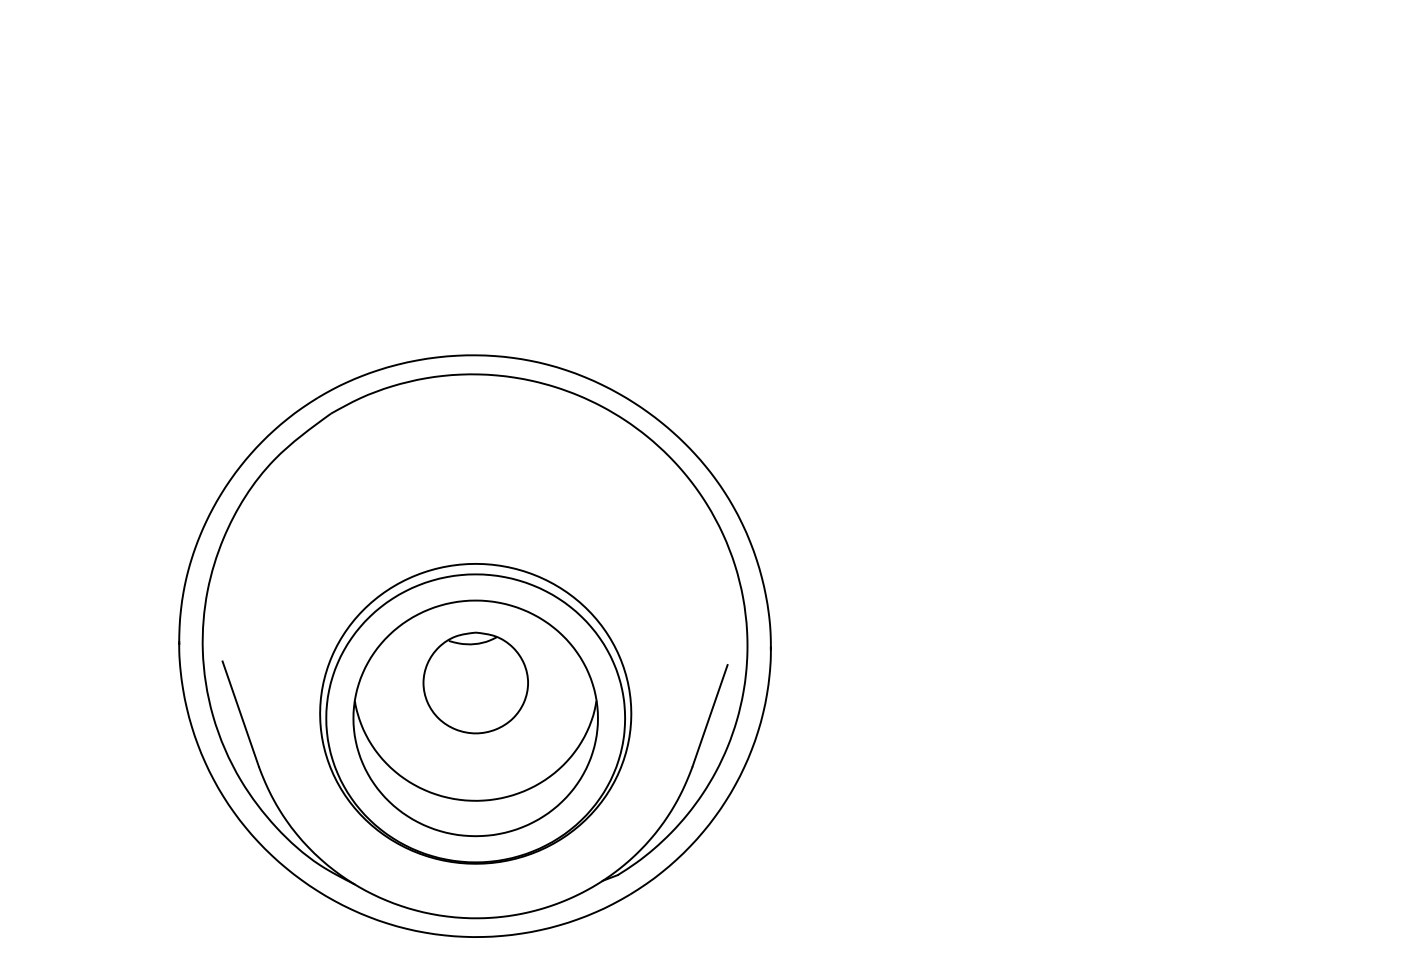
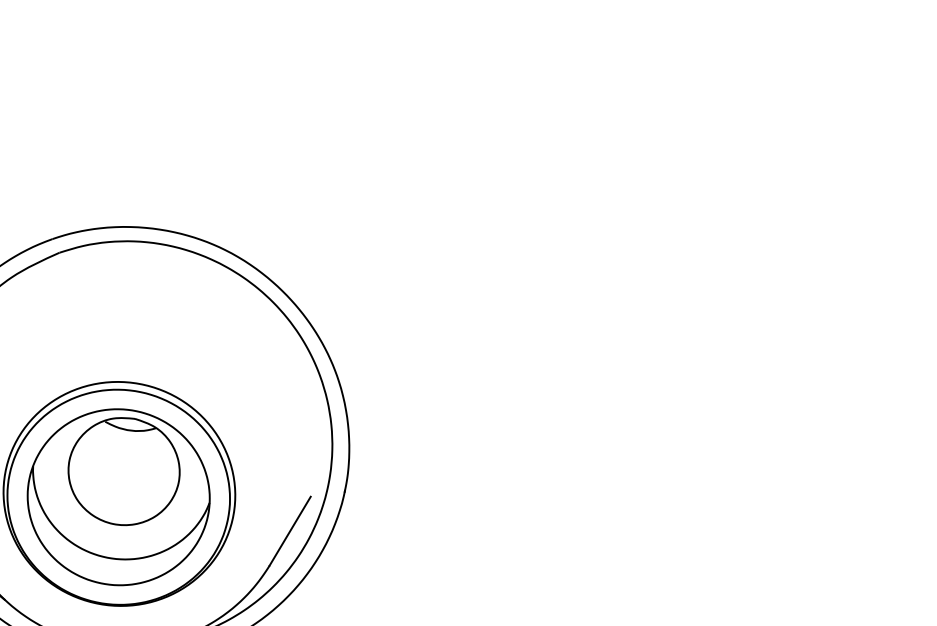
part: (475, 682) -> (124, 471), size x1.43

